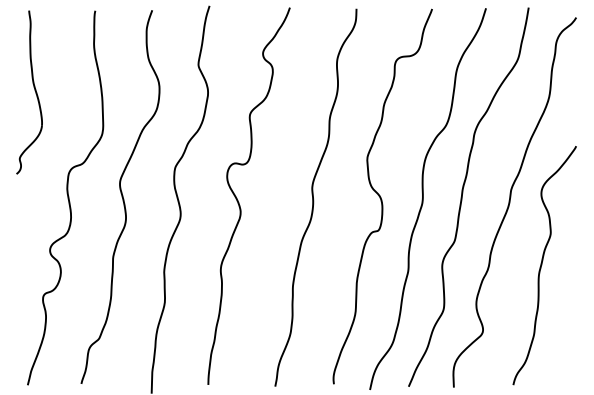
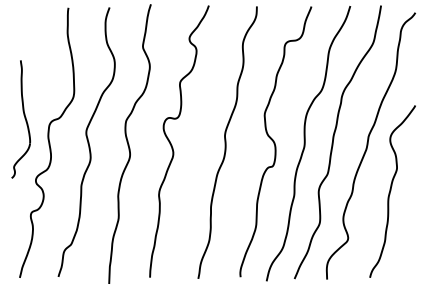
part: (29, 92) -> (21, 119), moved

